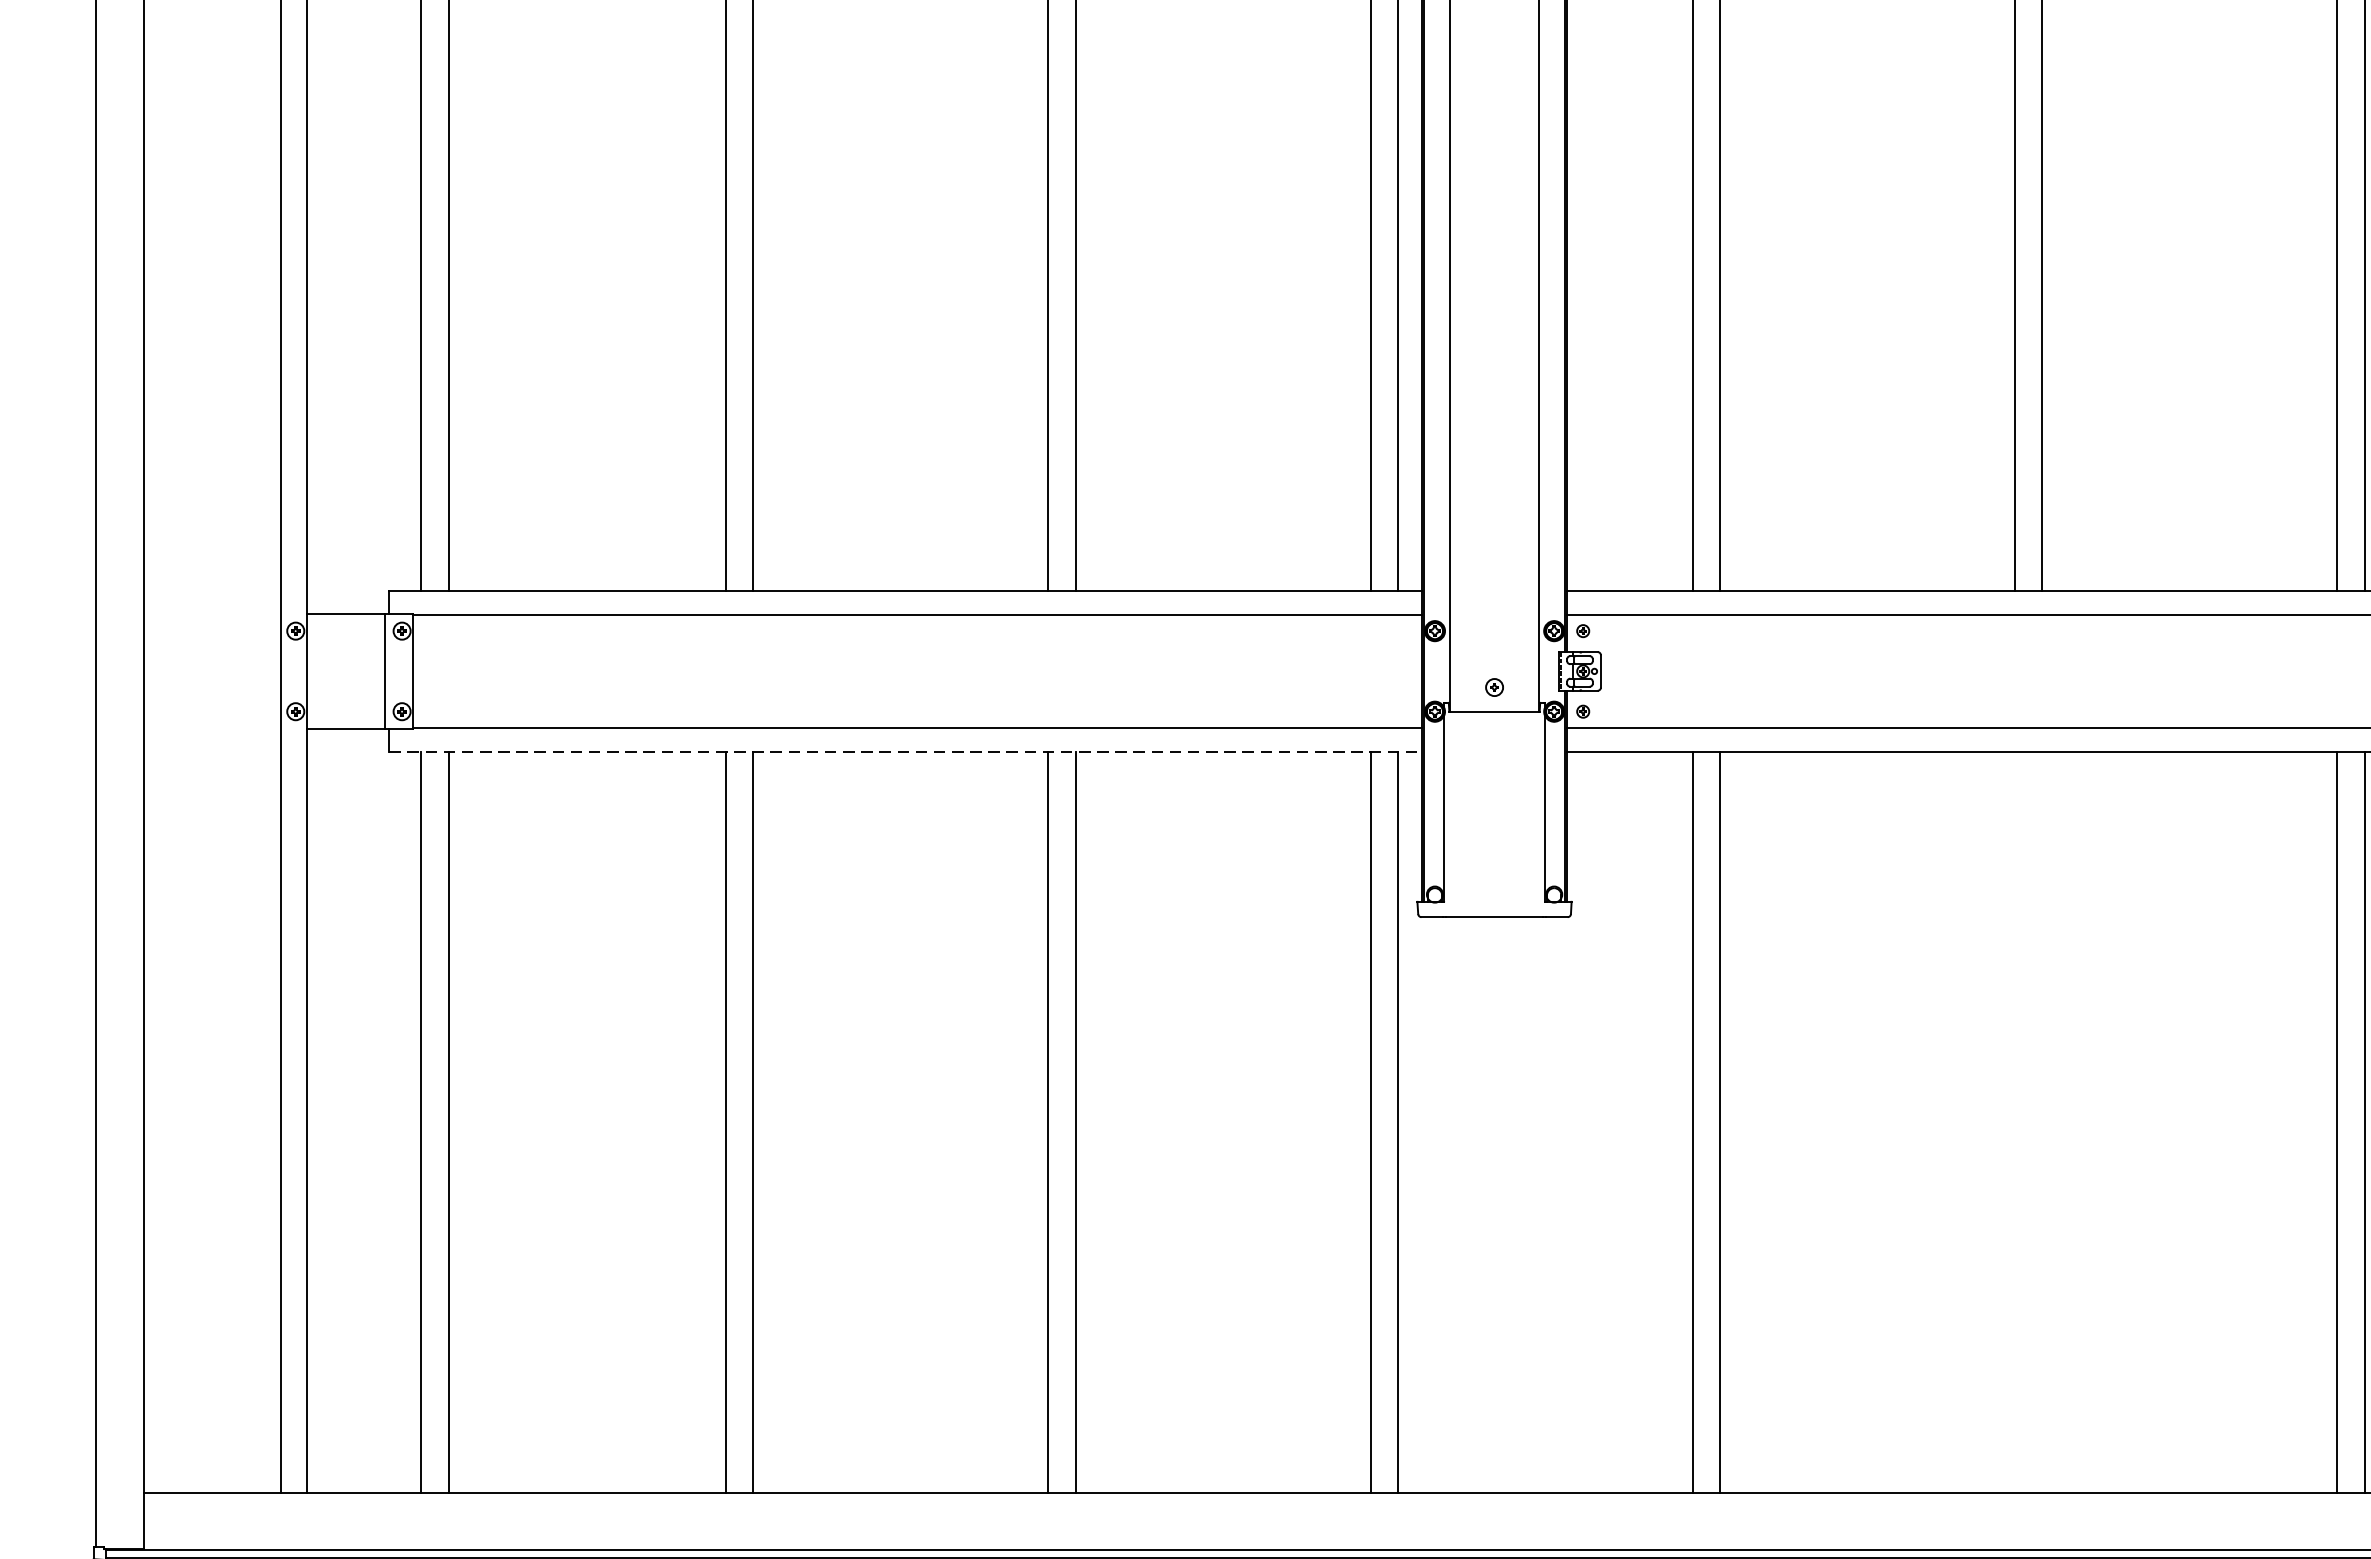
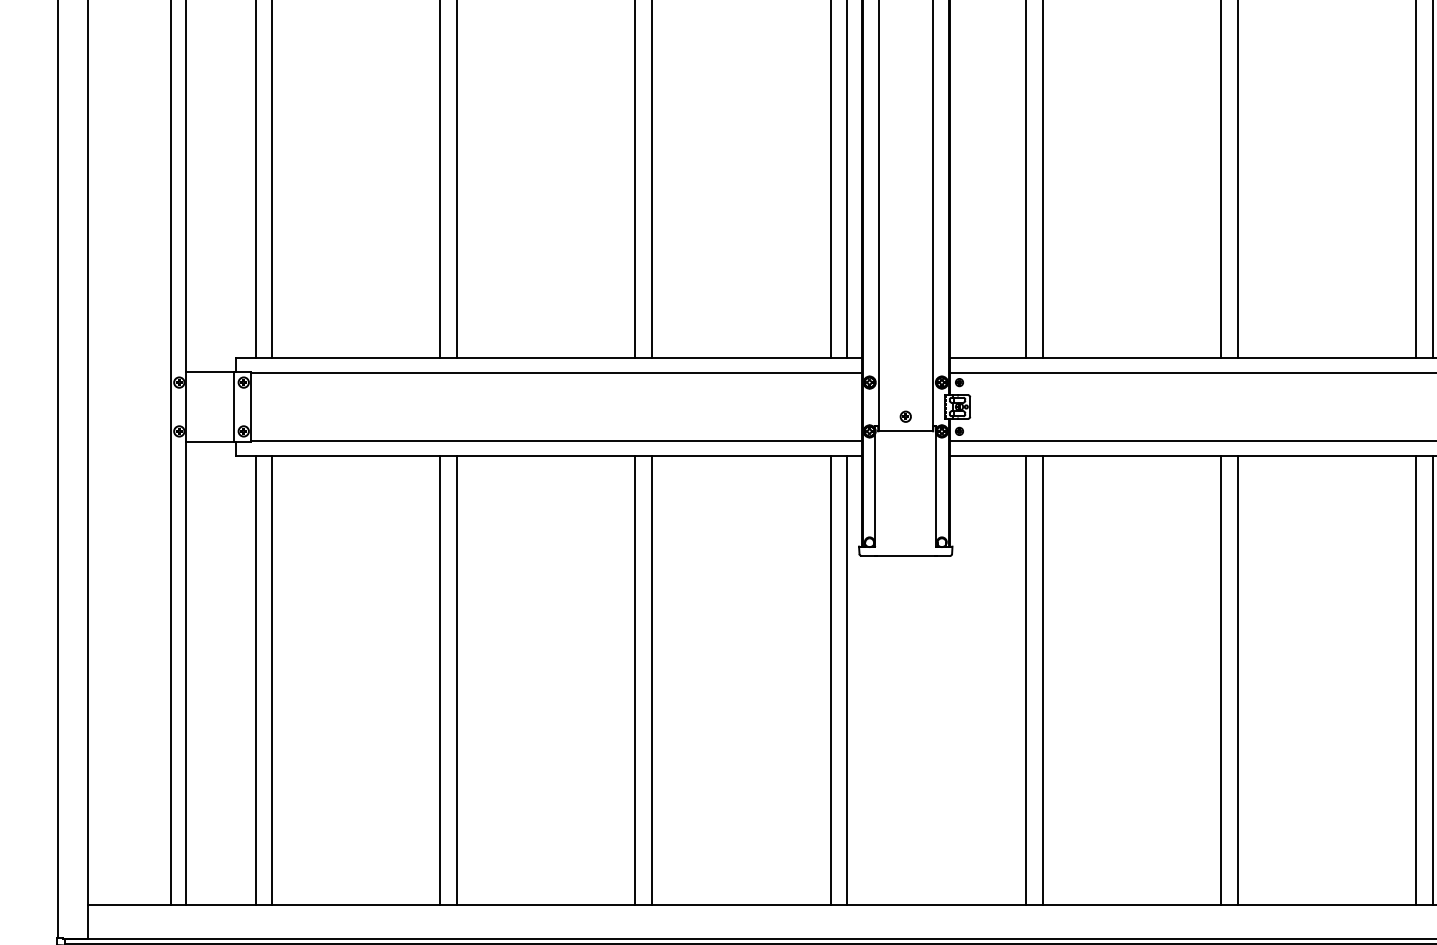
line: (904, 751) -> (548, 455), dashed -> solid
line: (2015, 1121) -> (1221, 679), added
line: (2041, 1121) -> (1237, 679), added

